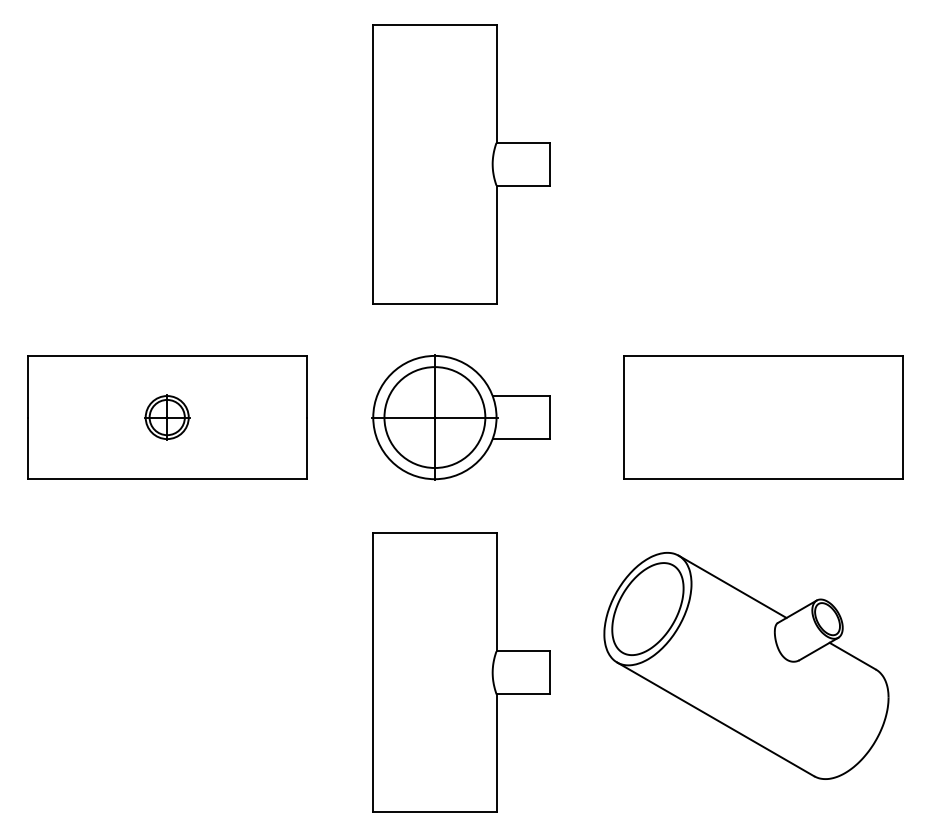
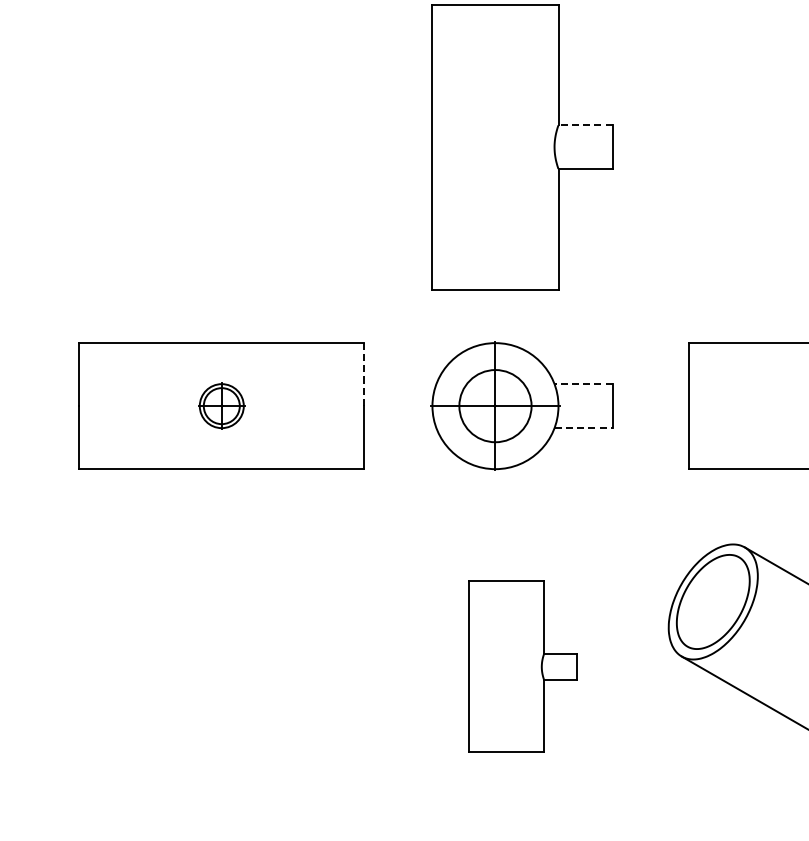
line: (523, 142) -> (586, 124), solid -> dashed
line: (306, 386) -> (364, 374), solid -> dashed
line: (520, 396) -> (582, 384), solid -> dashed
circle: (434, 417) -> (495, 406), size x0.7
line: (521, 439) -> (584, 428), solid -> dashed
part: (461, 672) -> (522, 666), size x0.6

